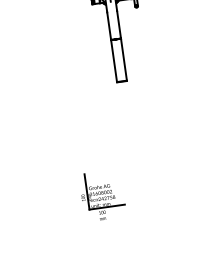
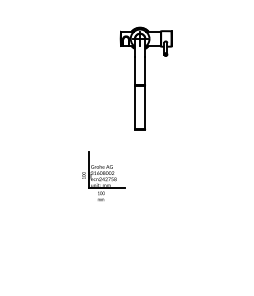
part: (102, 196) -> (103, 176), moved

